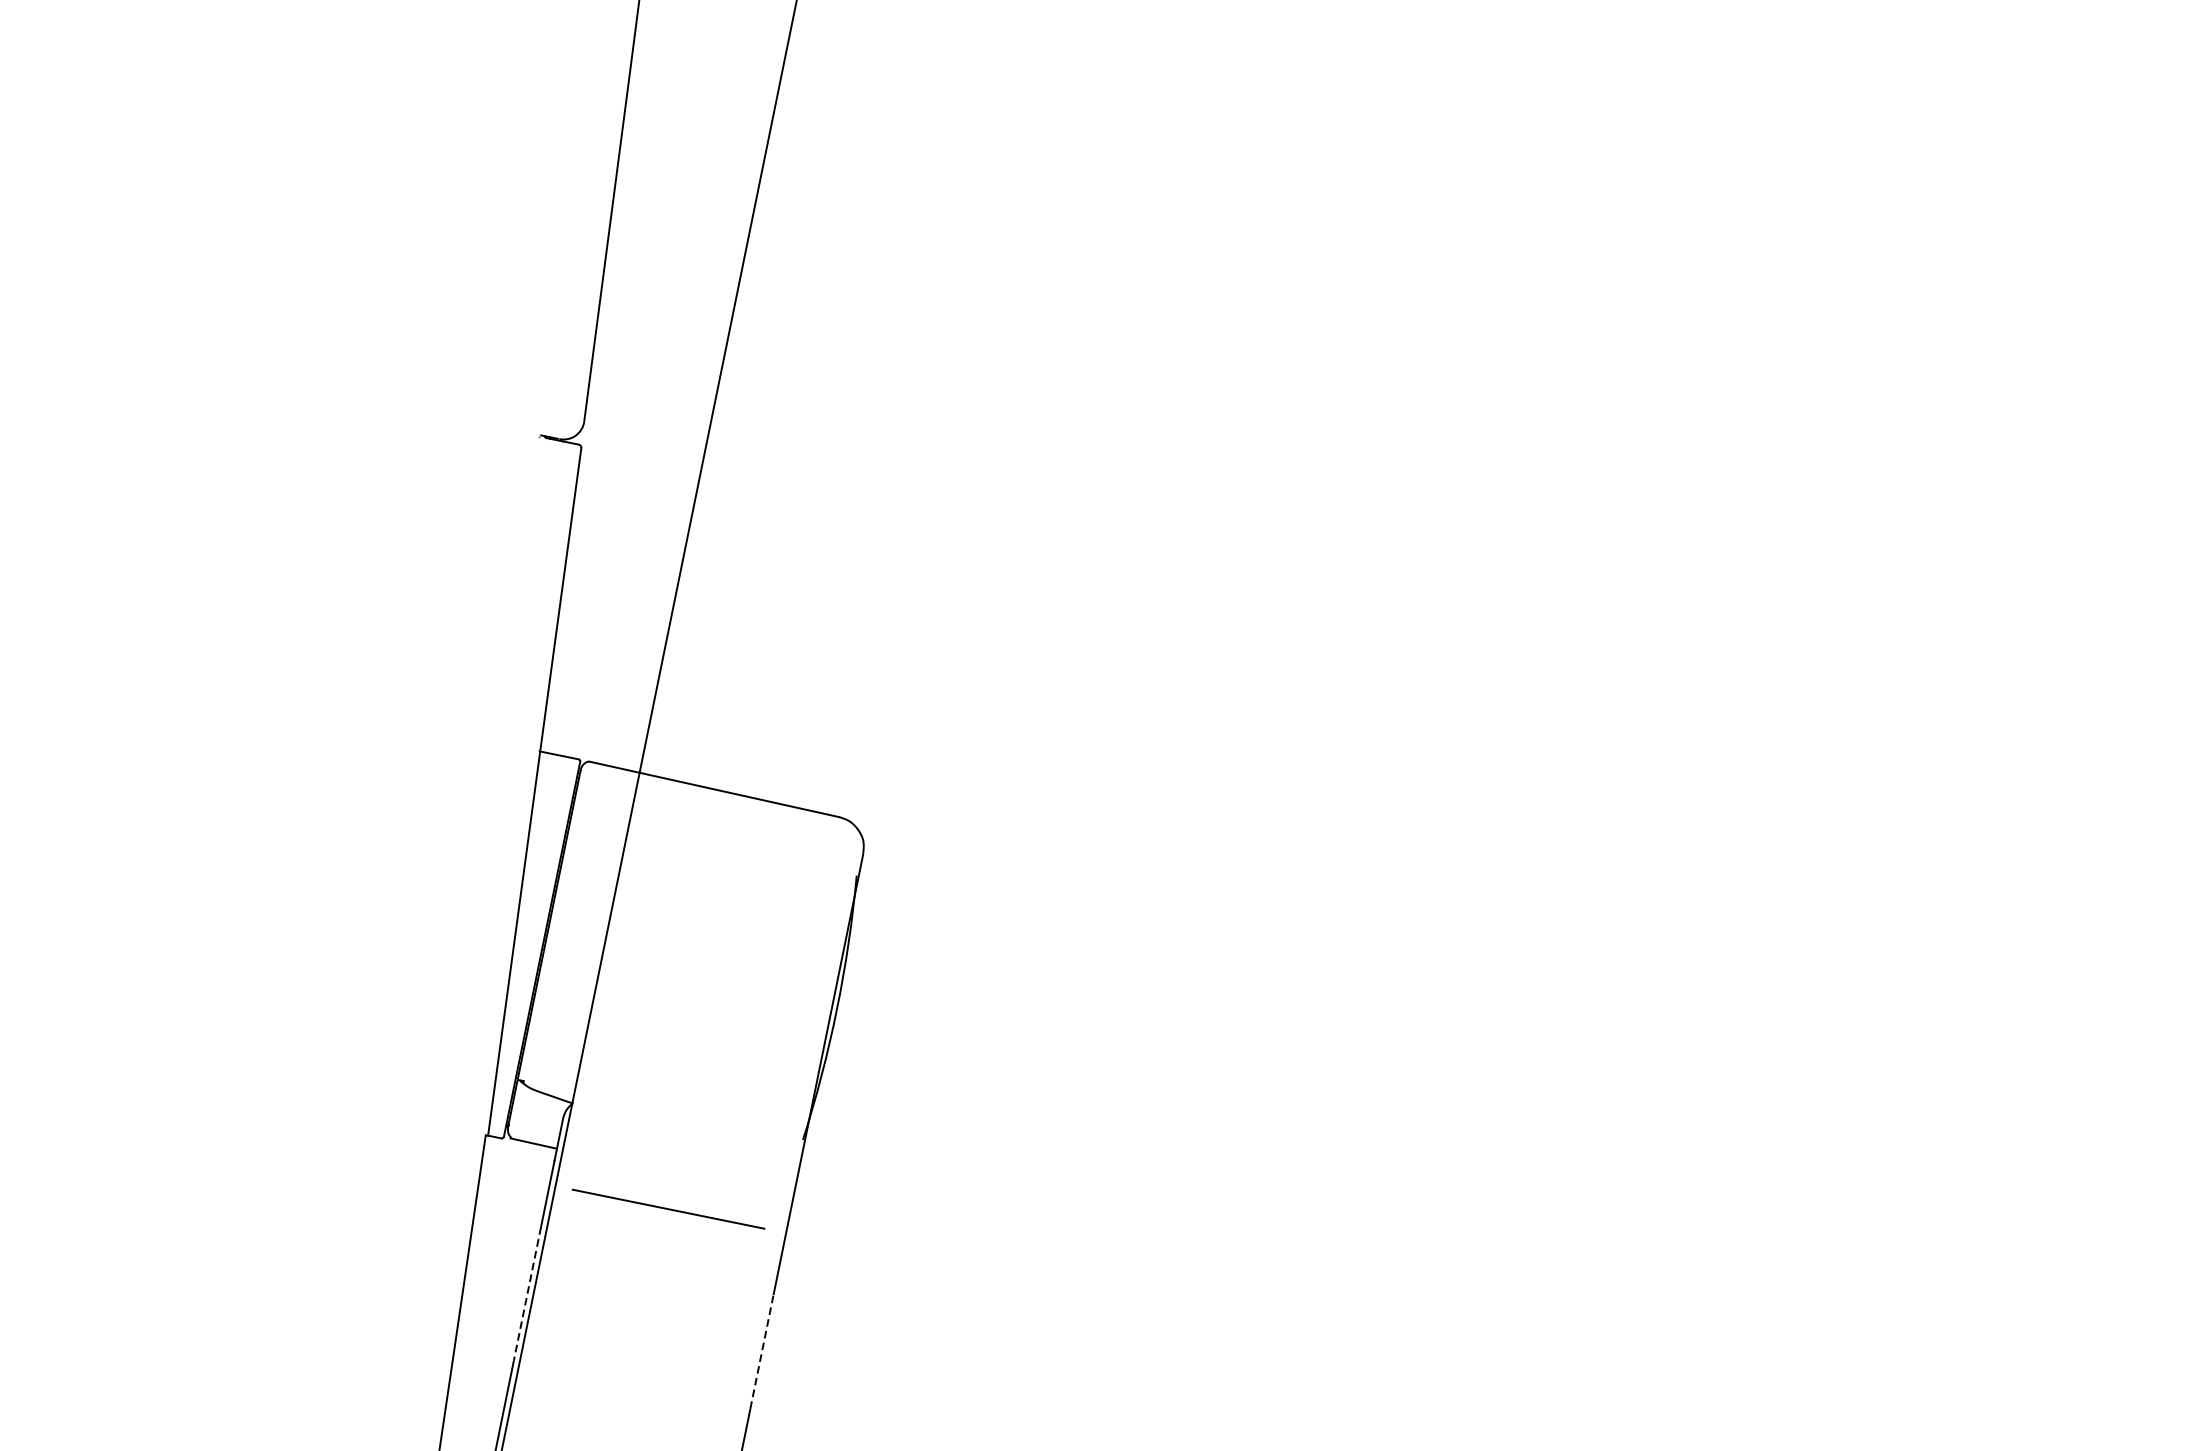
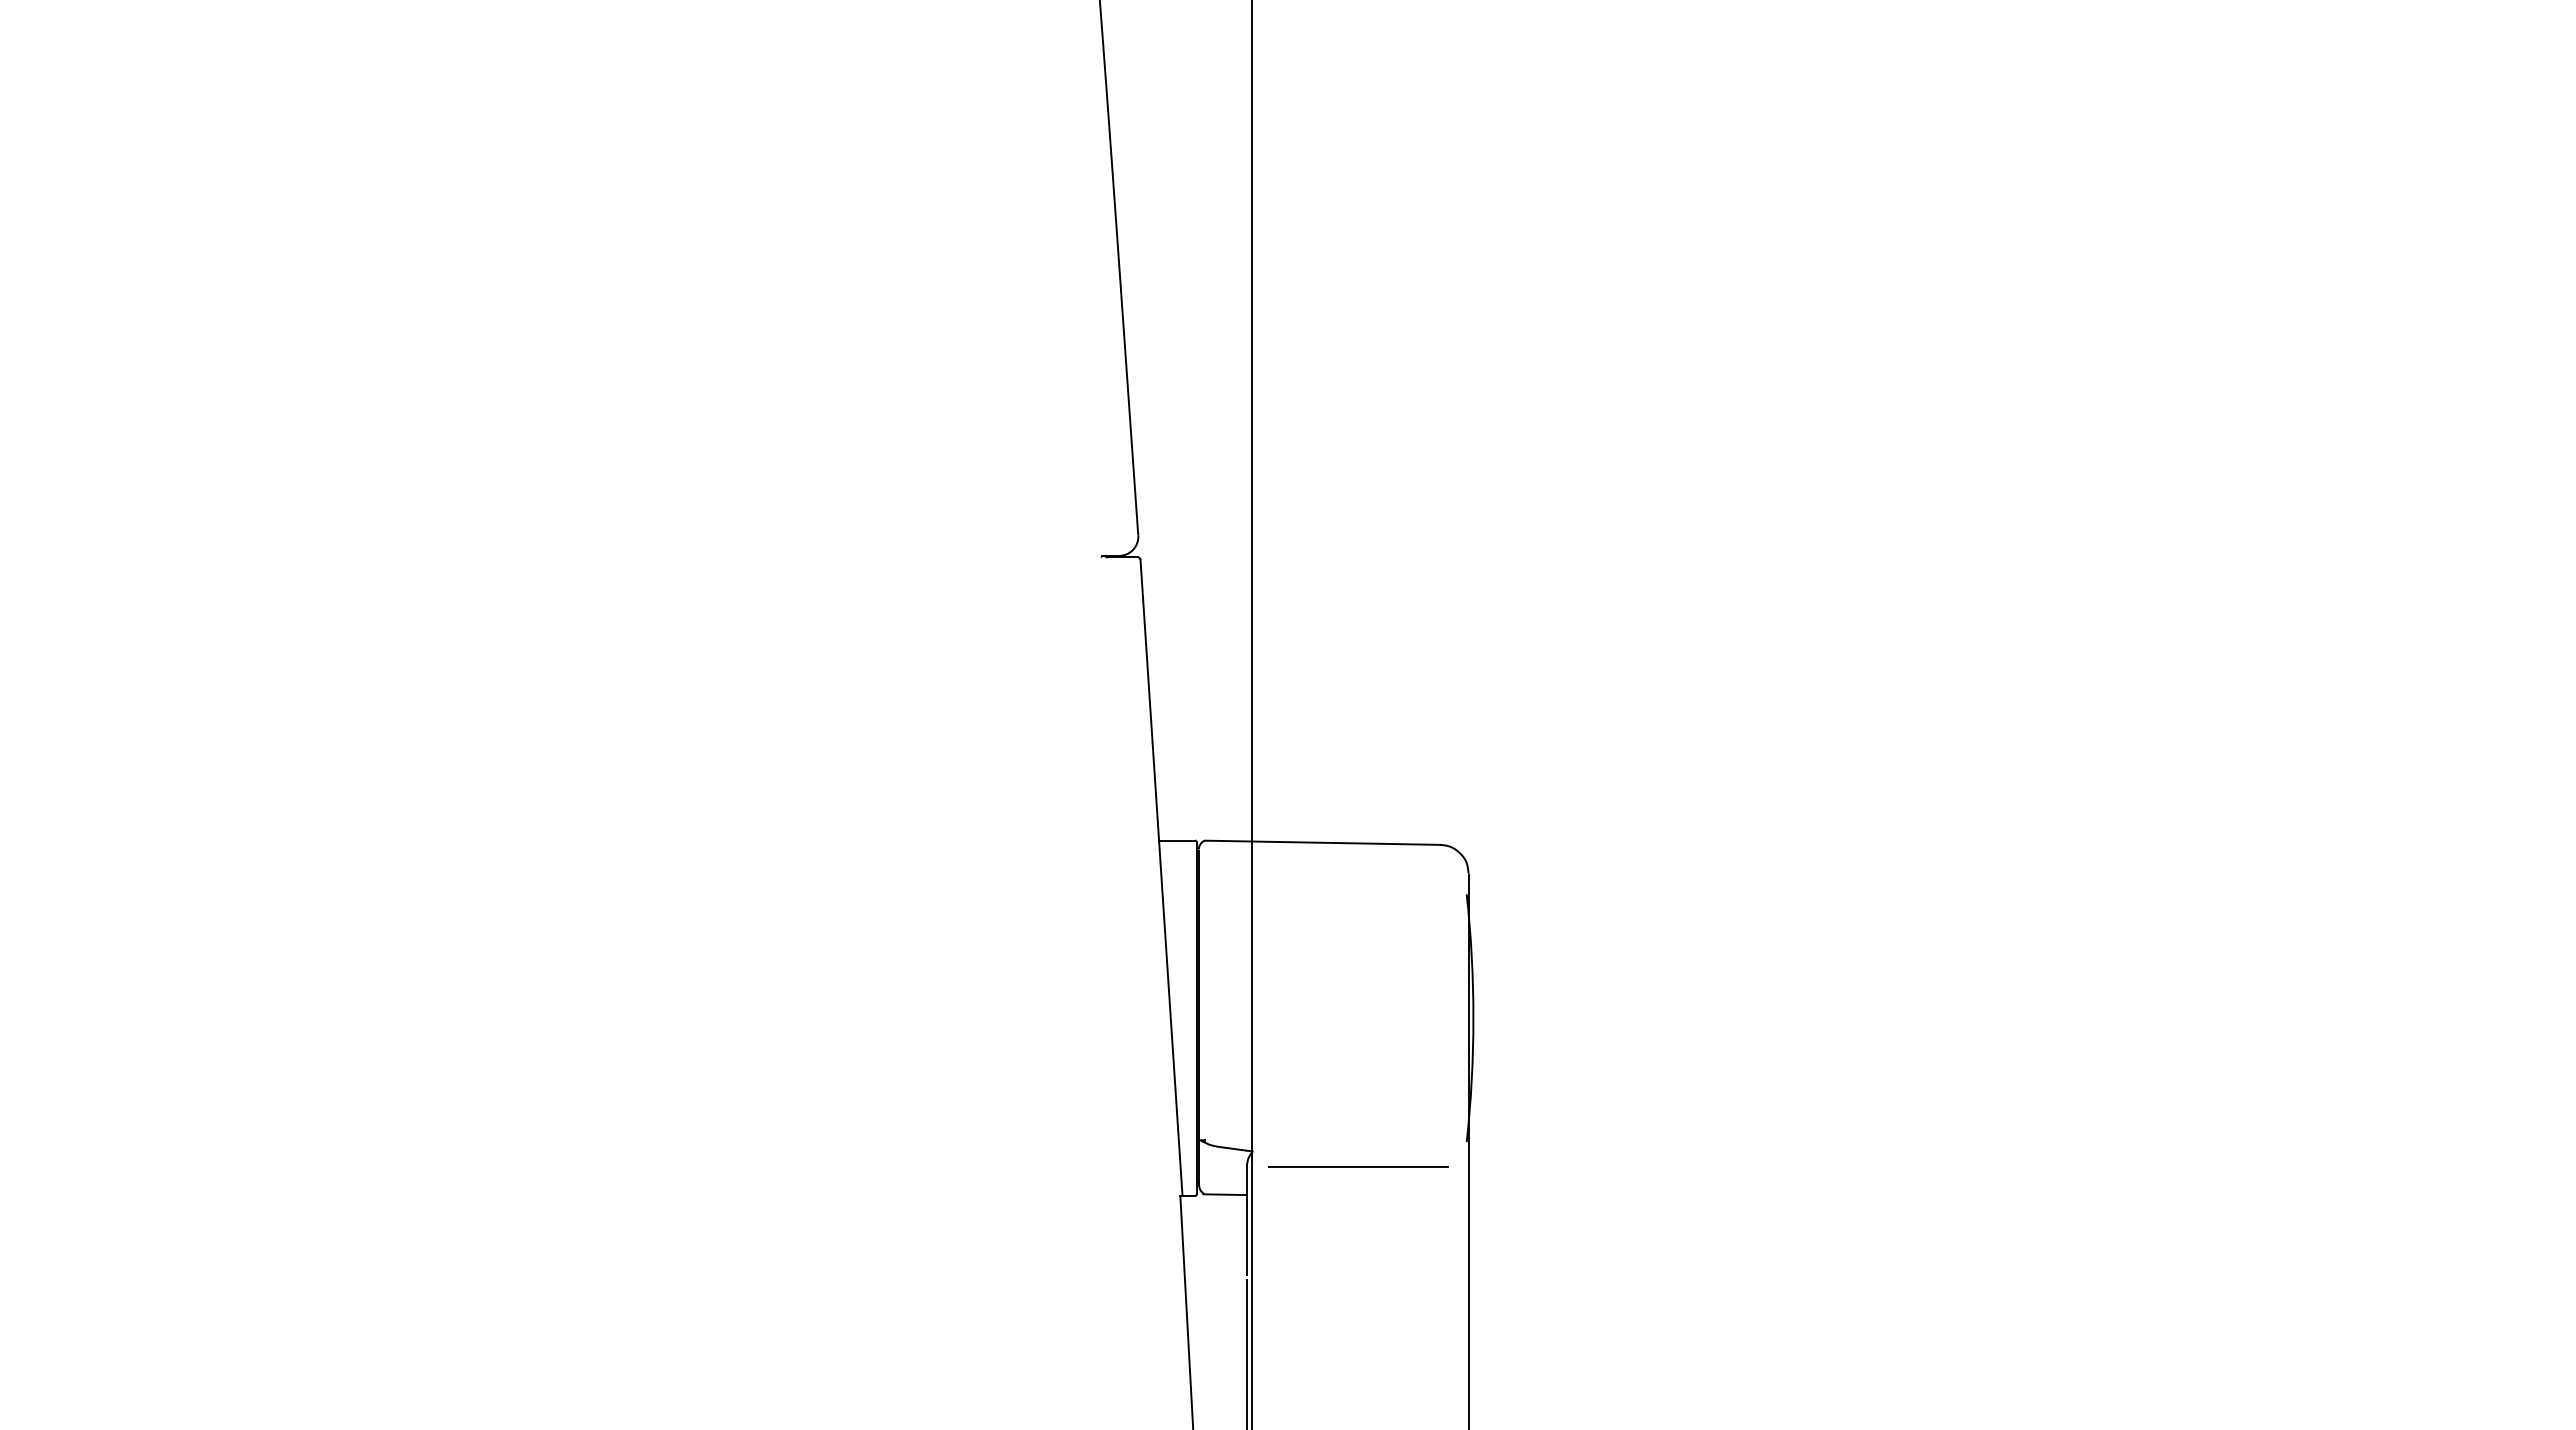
line: (668, 1208) -> (1358, 1166), moved
line: (525, 1299) -> (1246, 1336), dashed -> solid
line: (762, 1350) -> (1468, 1339), dashed -> solid

